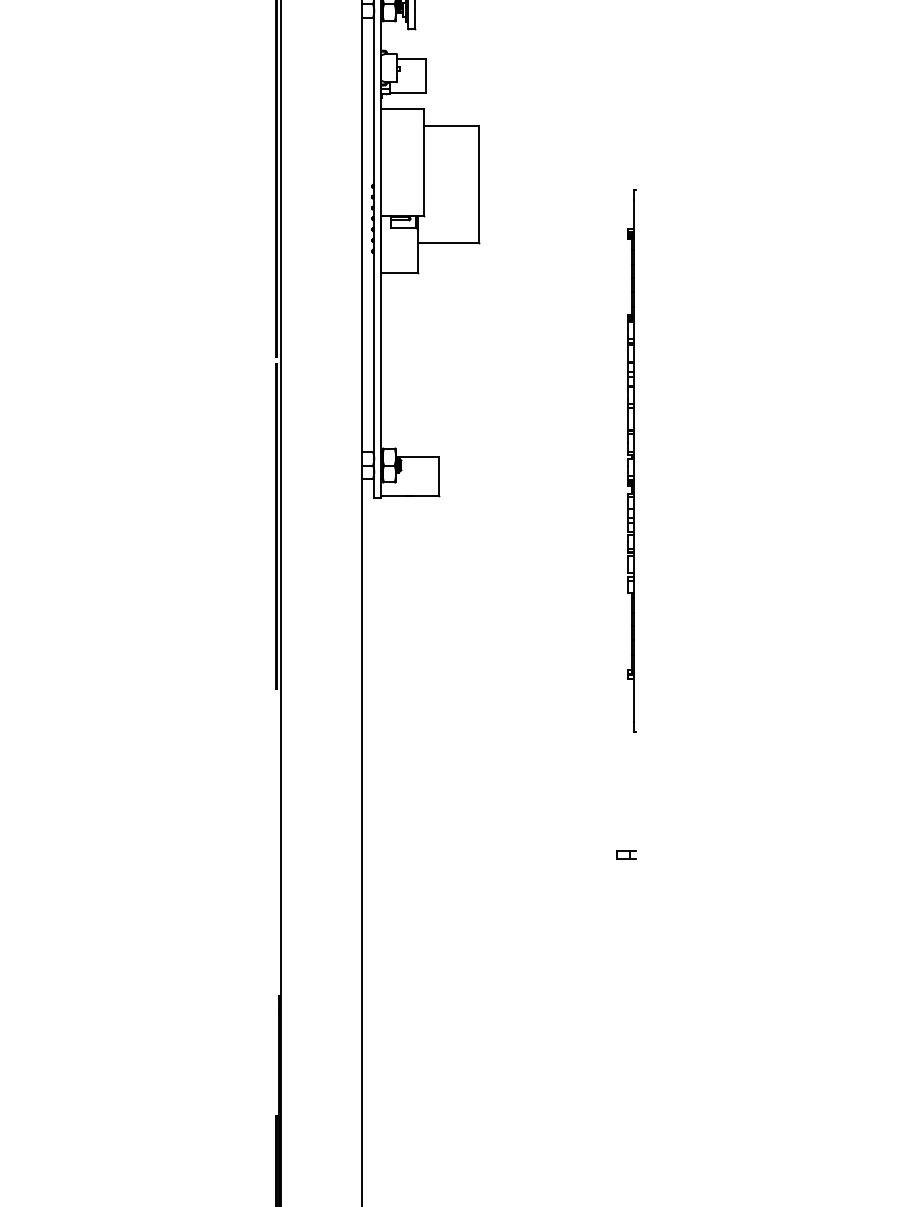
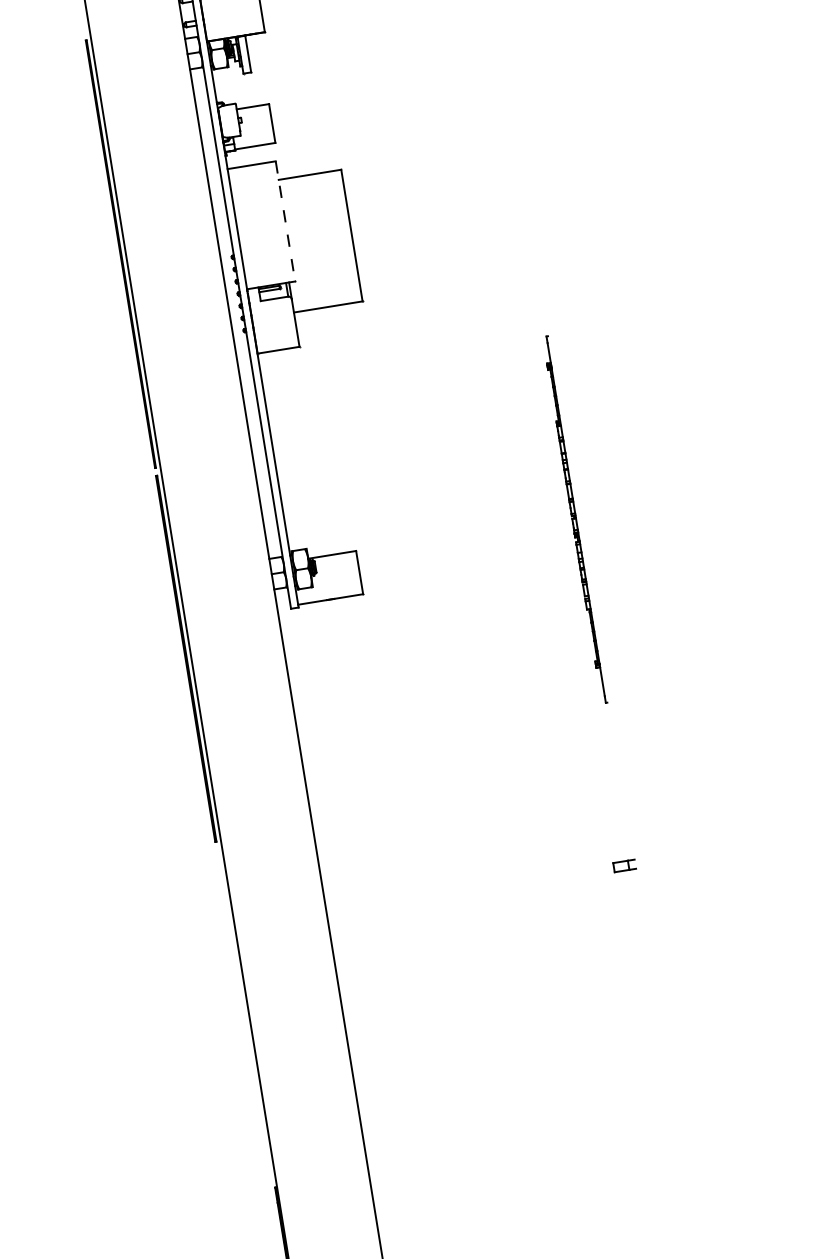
line: (423, 163) -> (285, 222), solid -> dashed
part: (631, 460) -> (574, 519), size x0.6
part: (626, 854) -> (624, 865), moved

